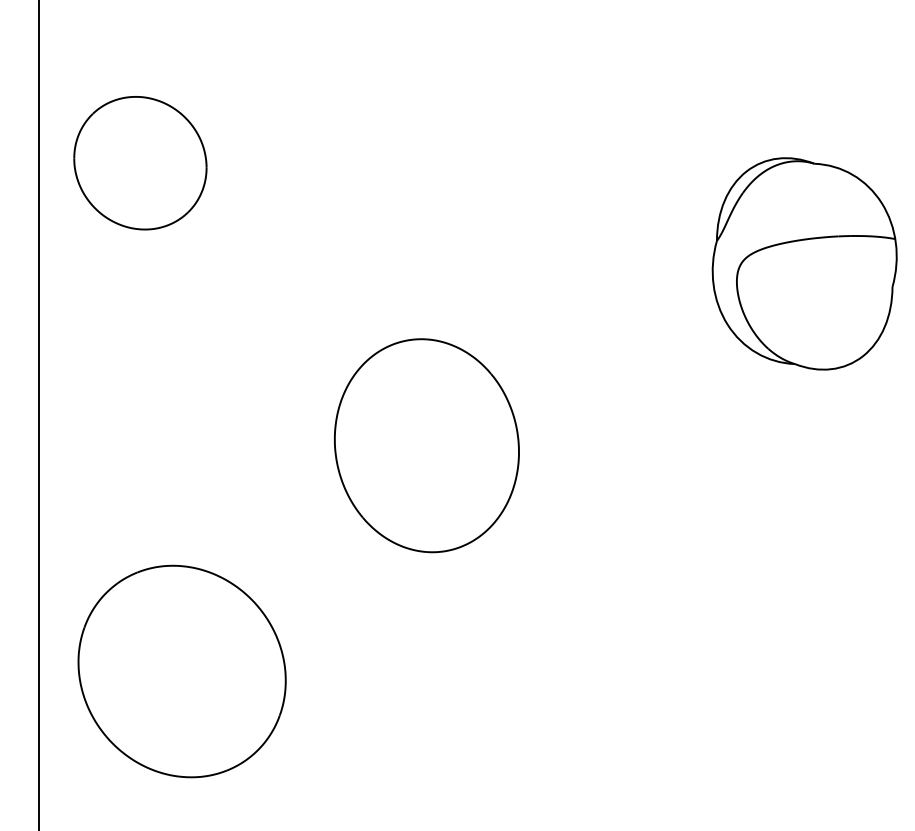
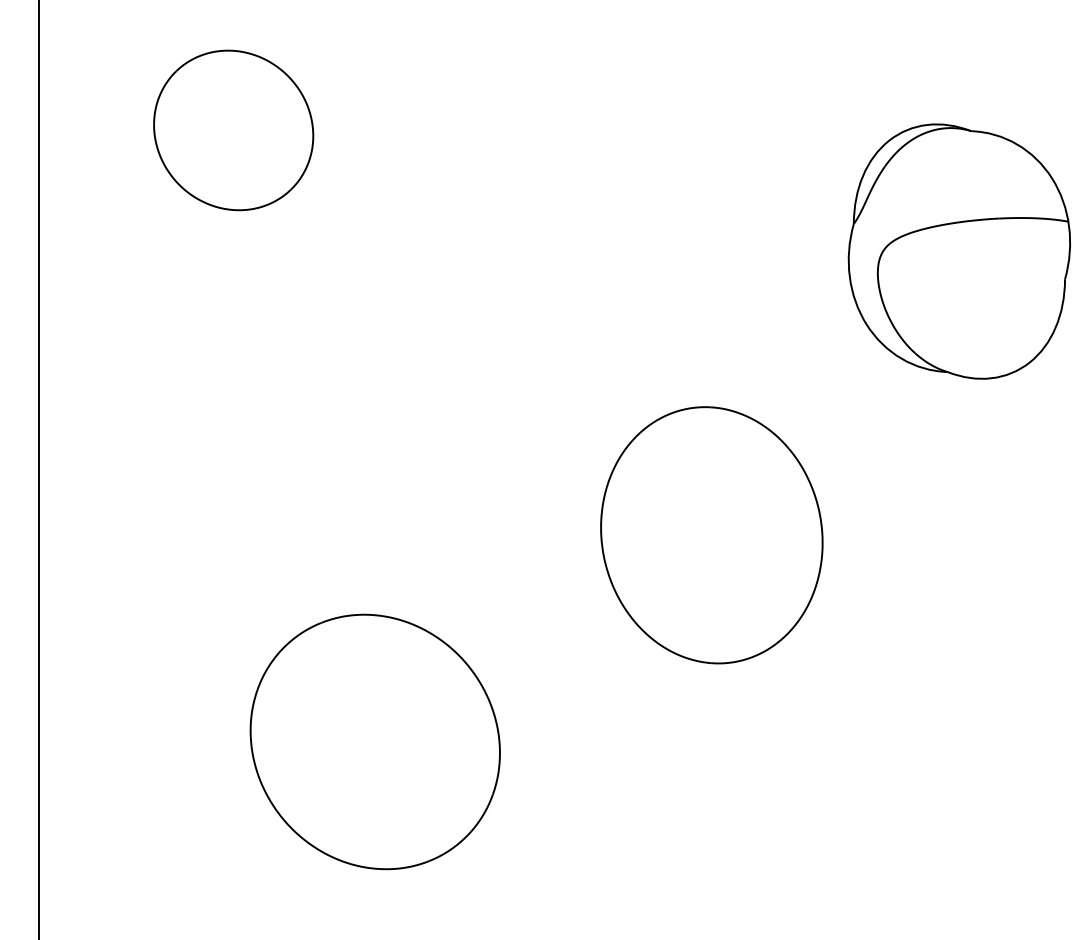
part: (140, 163) -> (233, 130), moved
part: (426, 445) -> (711, 535), moved
part: (181, 671) -> (374, 741), moved

